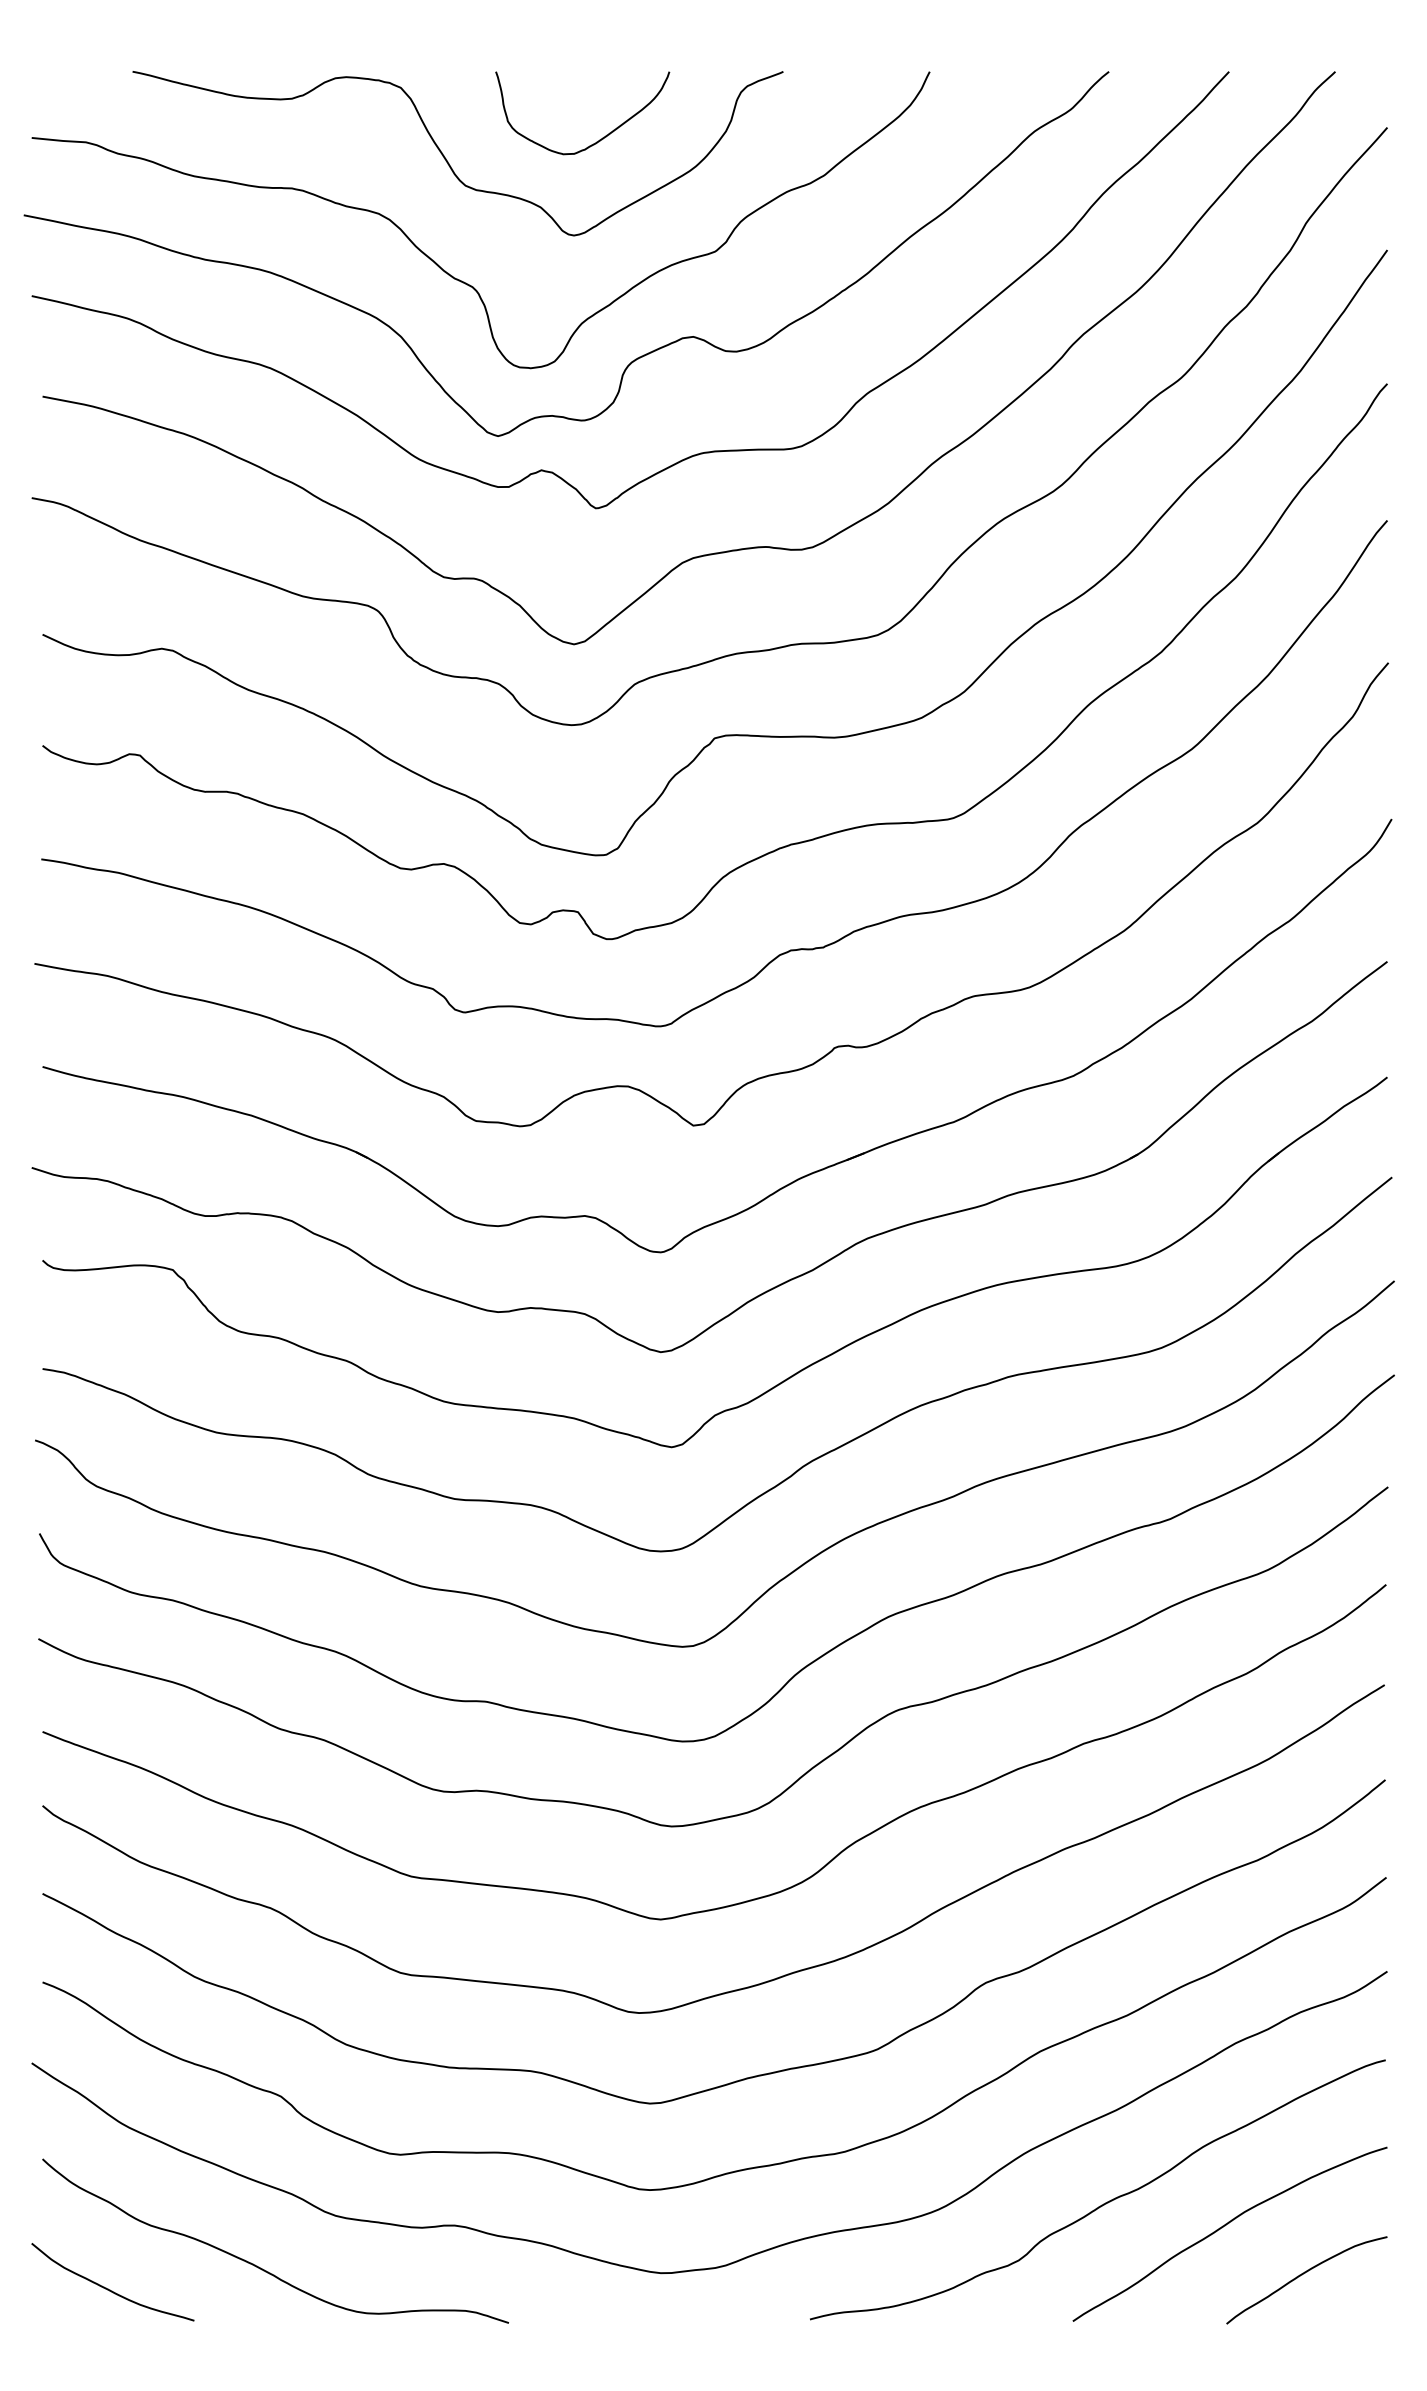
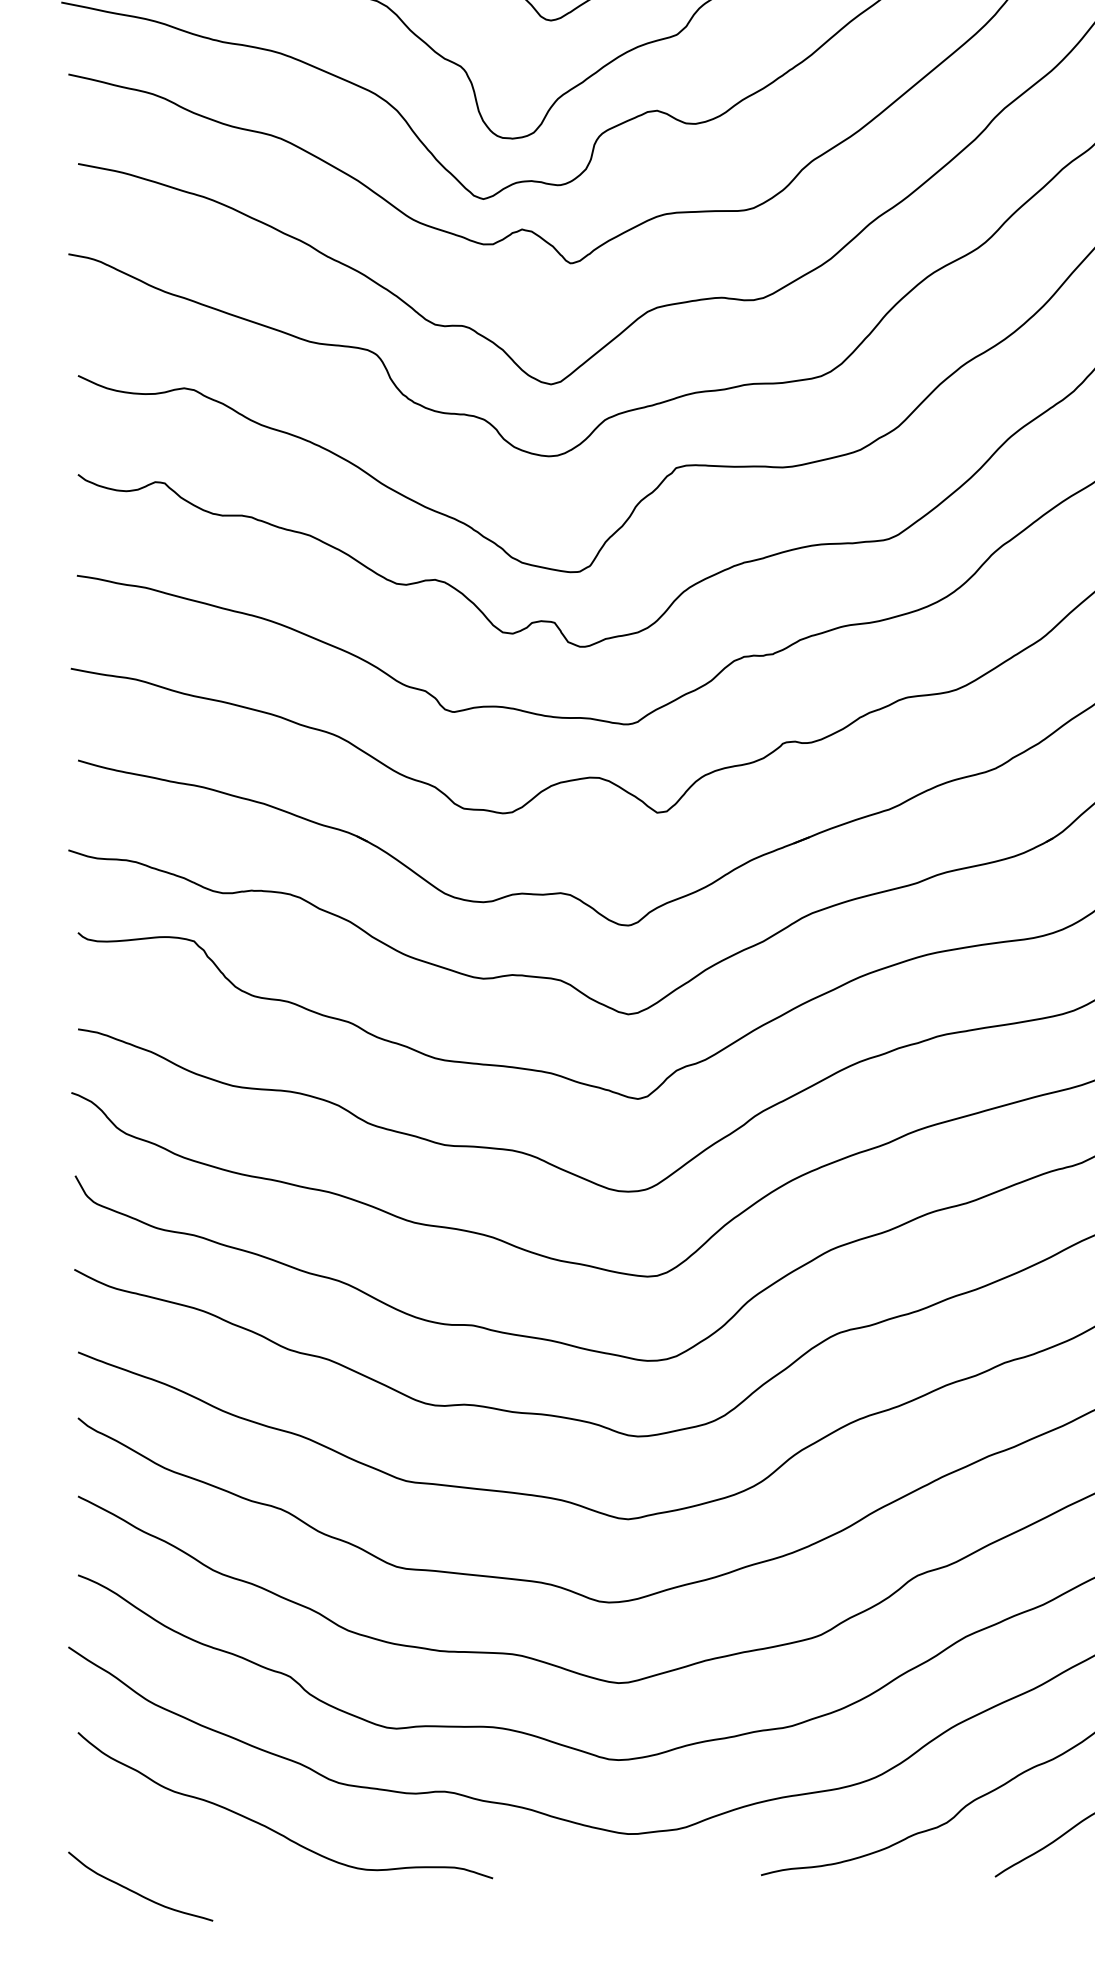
curve: (108, 2288) -> (136, 1892), moved

